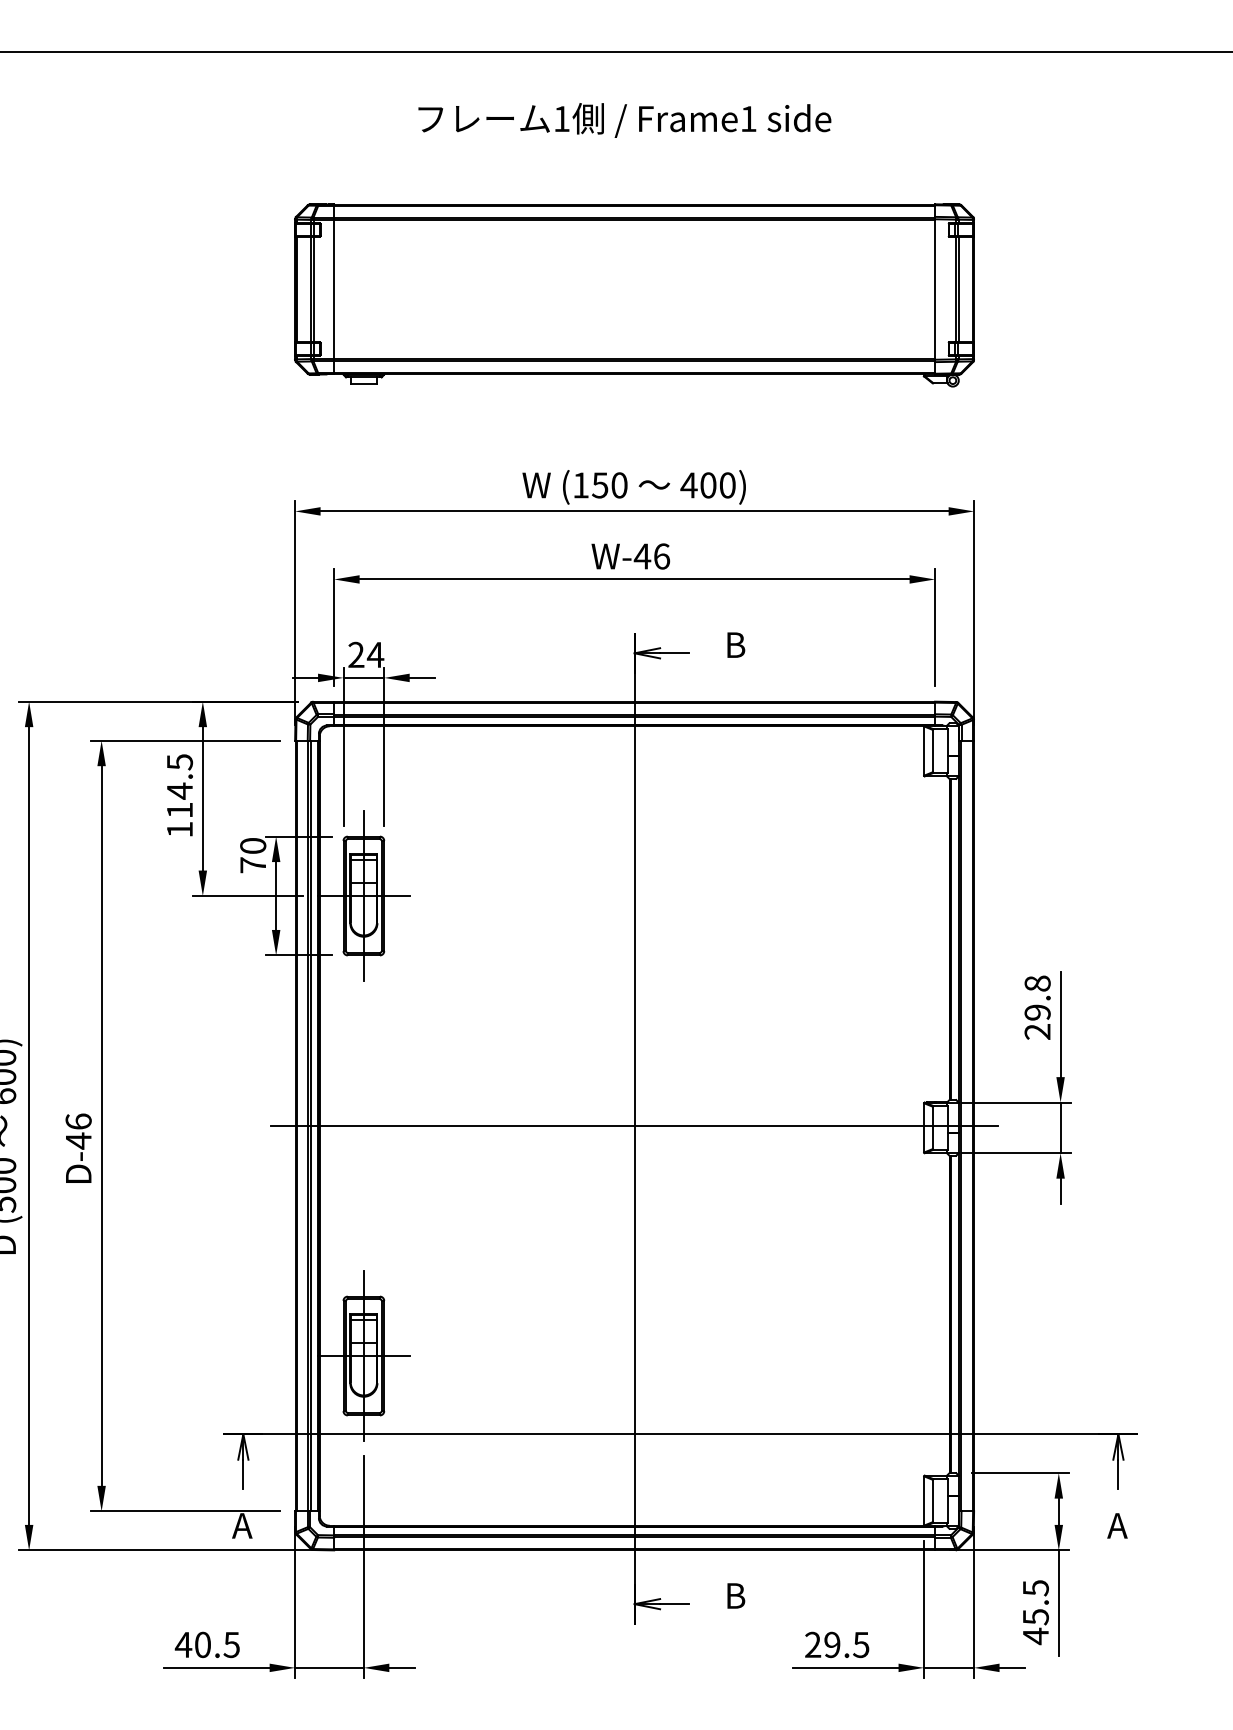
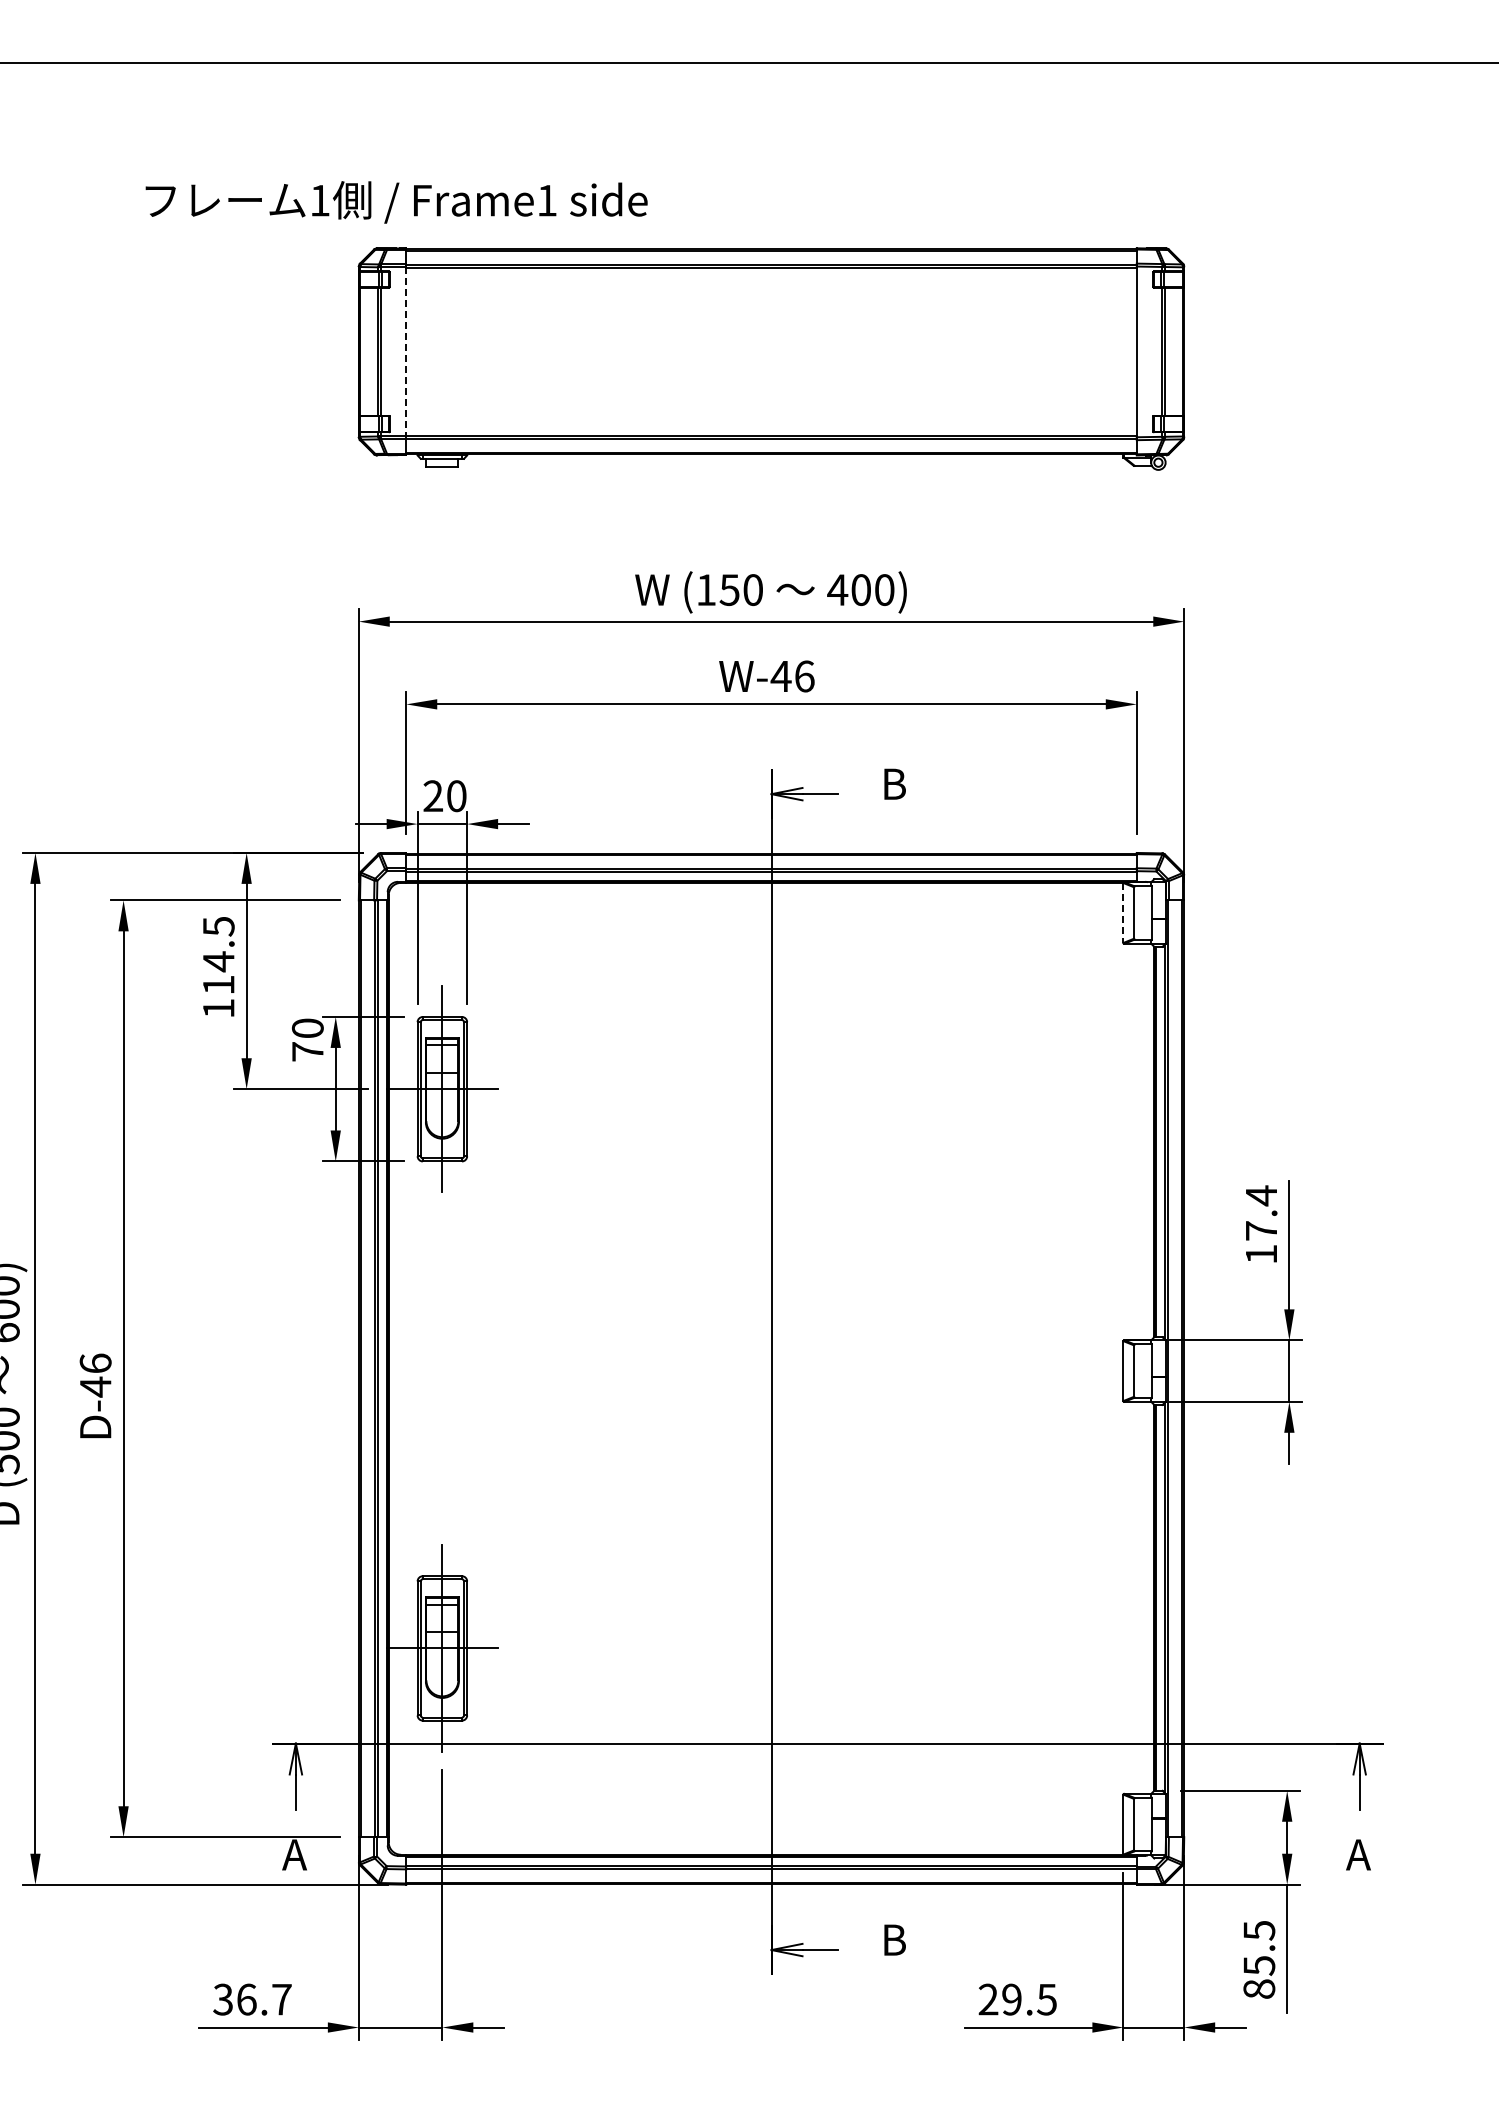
text: (624, 120) -> (396, 202), moved
line: (334, 289) -> (406, 351), solid -> dashed
text: (375, 655) -> (456, 796), 24 -> 20
line: (924, 751) -> (1123, 913), solid -> dashed
text: (1037, 1007) -> (1261, 1224), 29.8 -> 17.4
line: (634, 1125) -> (771, 1368), removed
text: (1036, 1635) -> (1259, 1988), 45.5 -> 85.5
text: (206, 1644) -> (251, 1999), 40.5 -> 36.7

